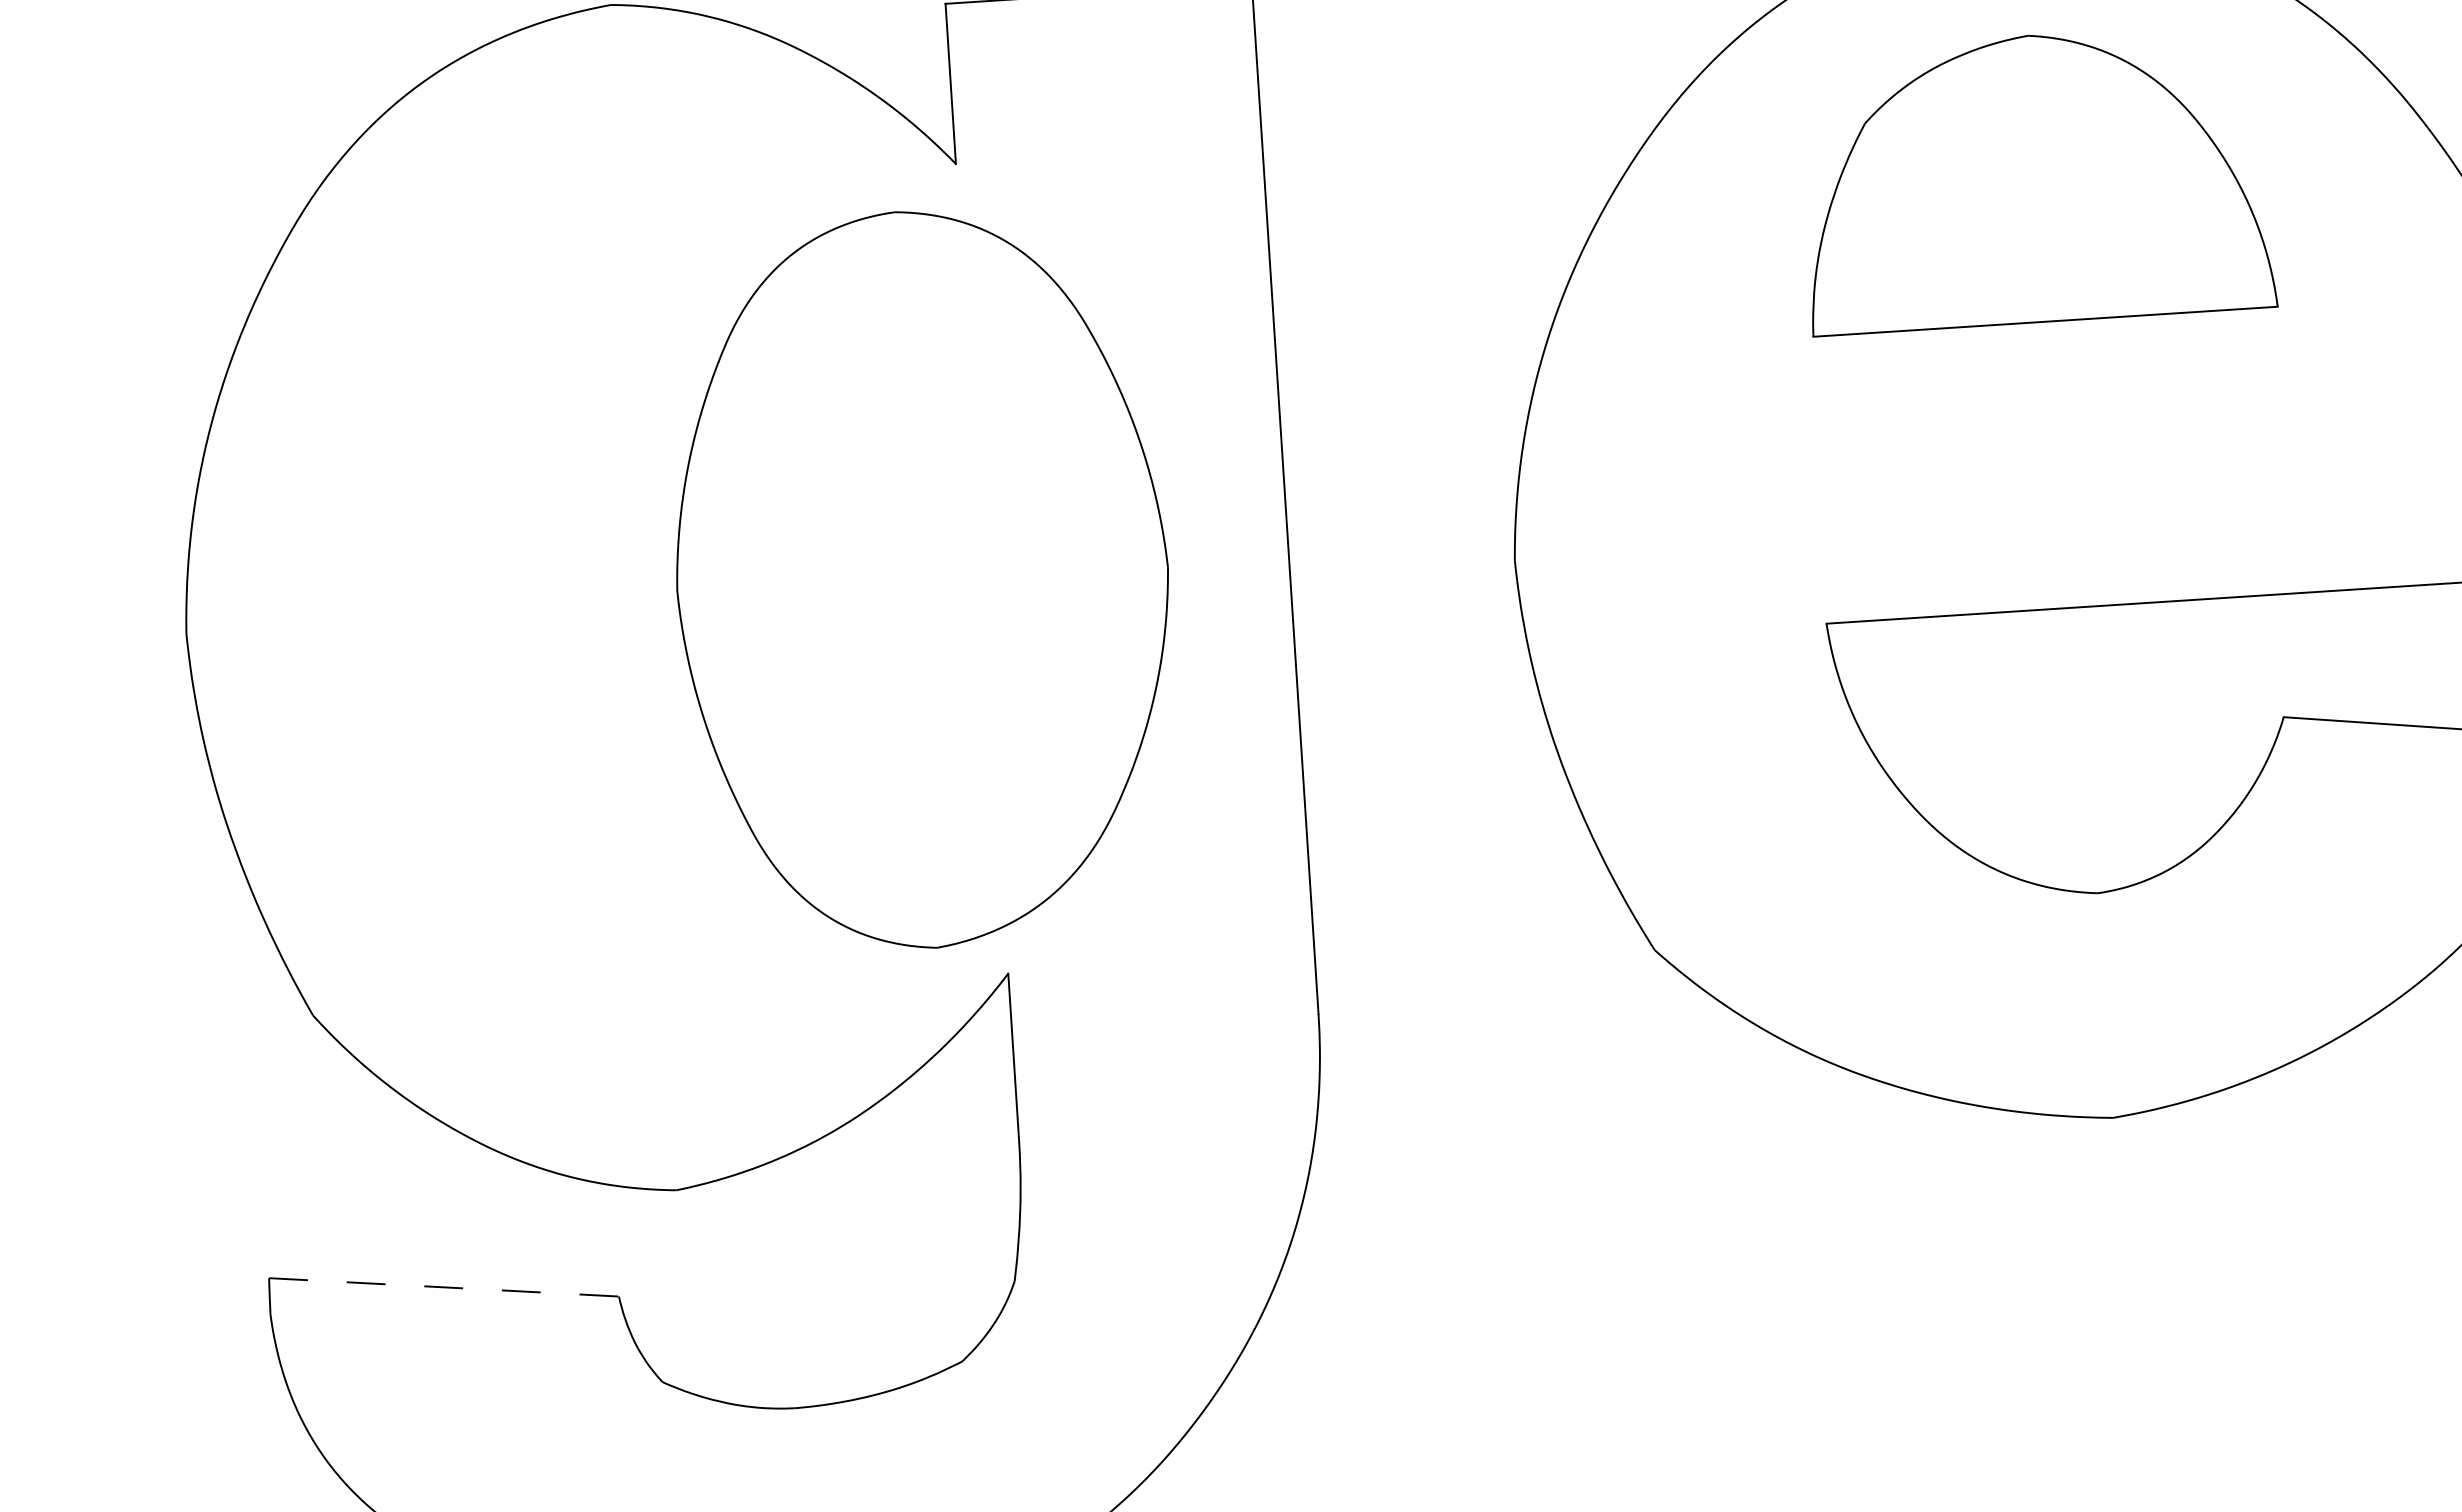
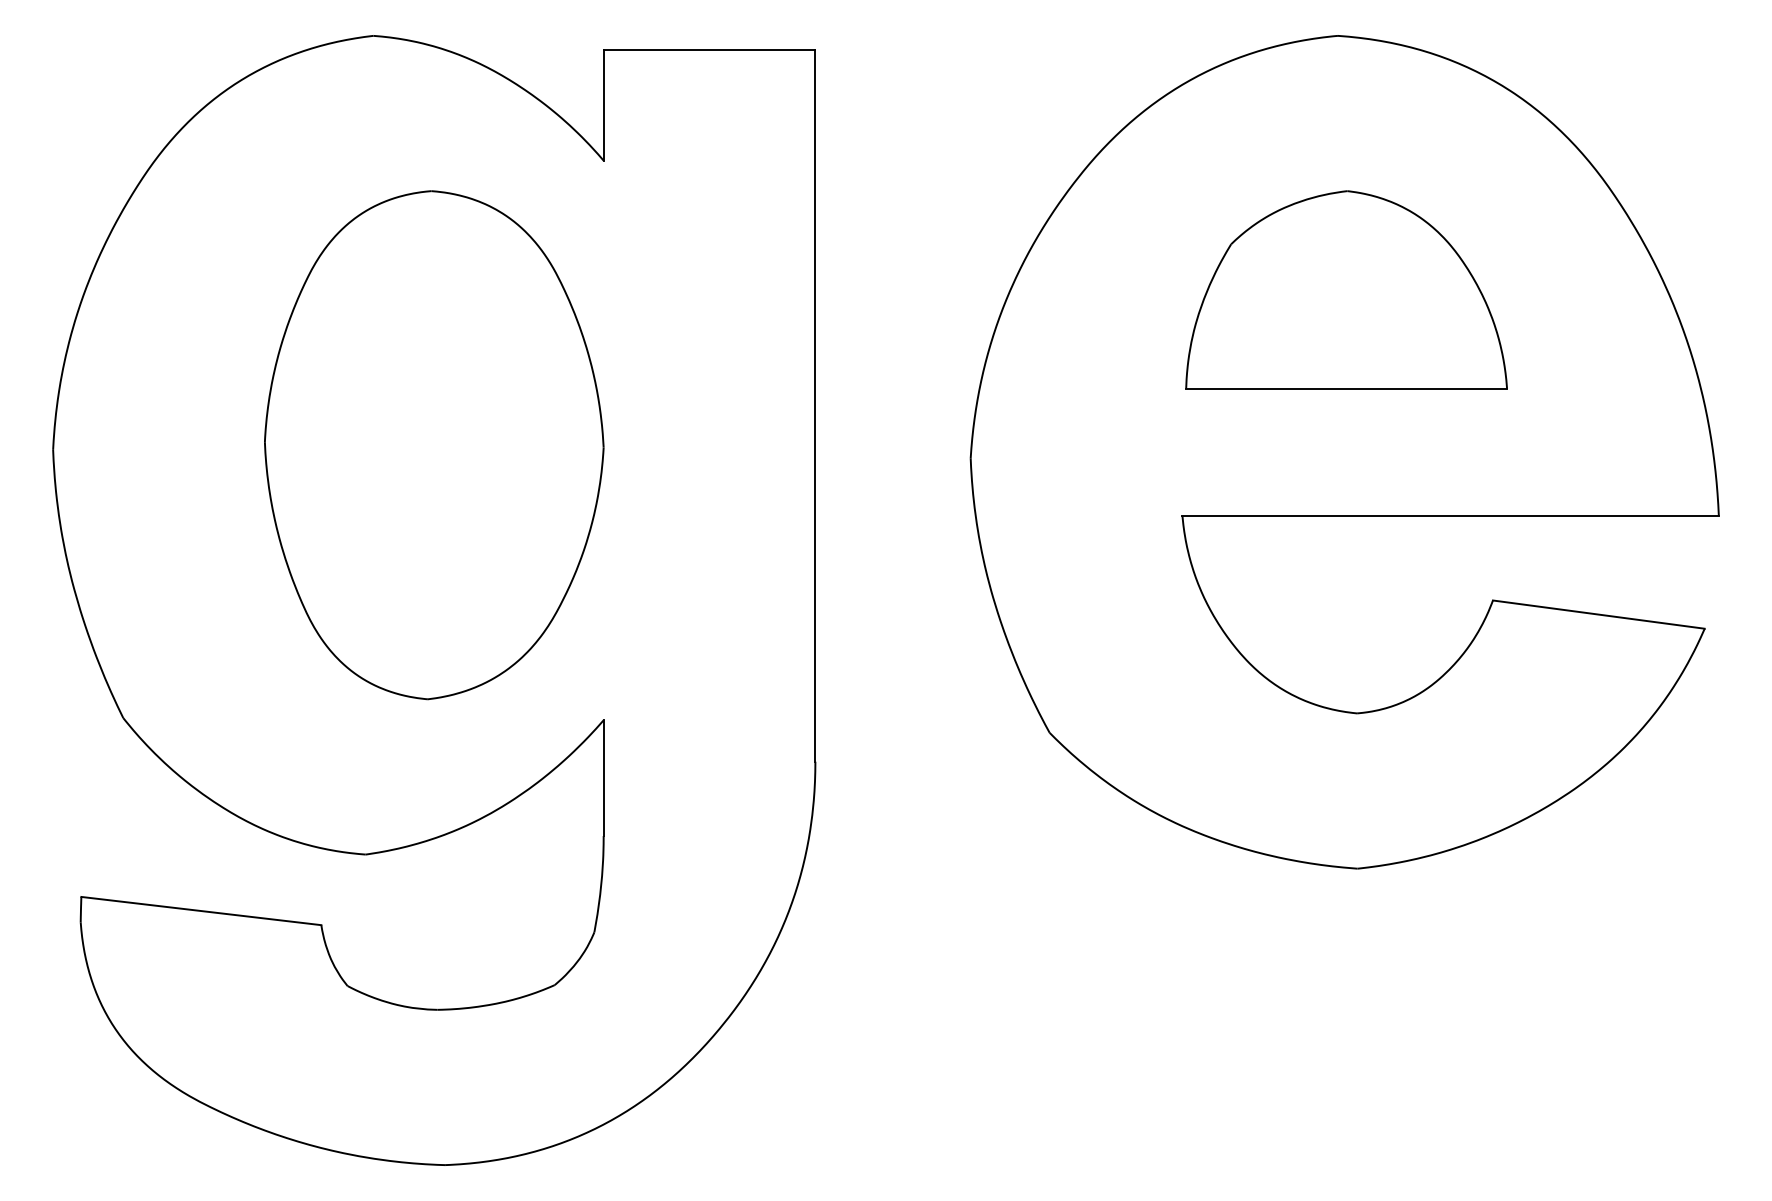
part: (2036, 178) -> (1346, 289), moved
part: (923, 579) -> (434, 445), moved
line: (444, 1287) -> (201, 911), dashed -> solid

